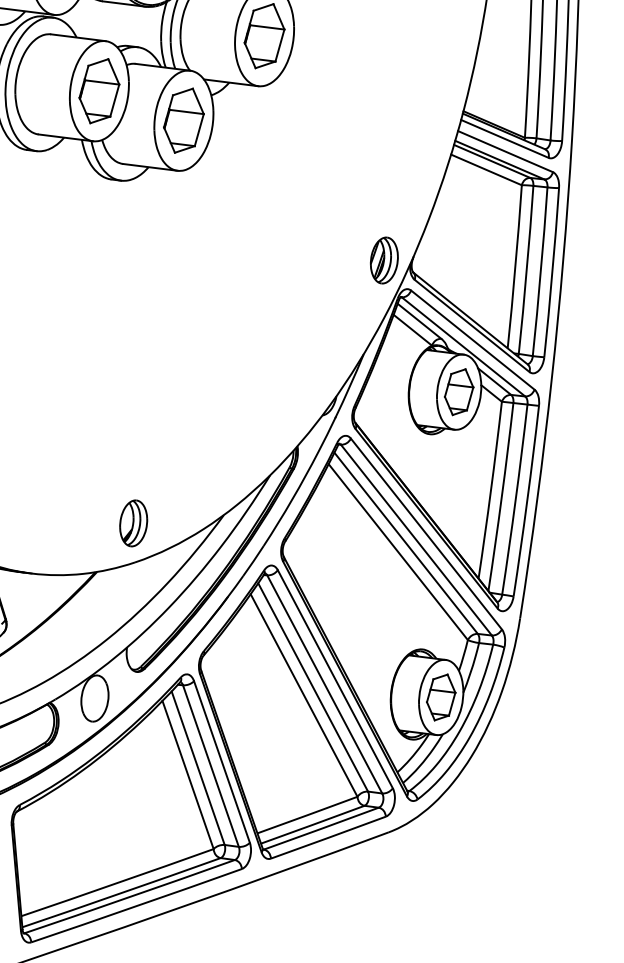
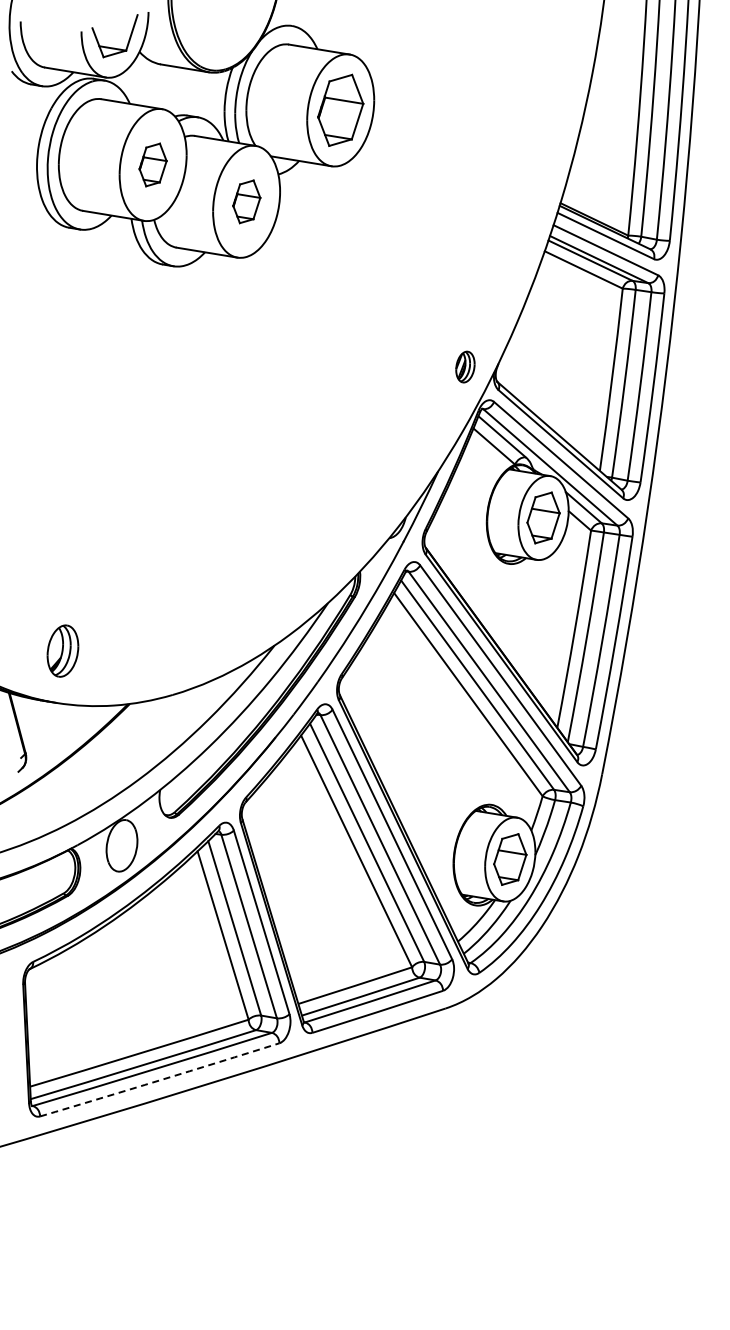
part: (98, 90) -> (152, 164), size x0.6
part: (183, 120) -> (246, 201), size x0.6
part: (384, 259) -> (465, 366), size x0.6
part: (133, 522) -> (62, 650), moved
arc: (136, 906) -> (159, 1080), solid -> dashed

